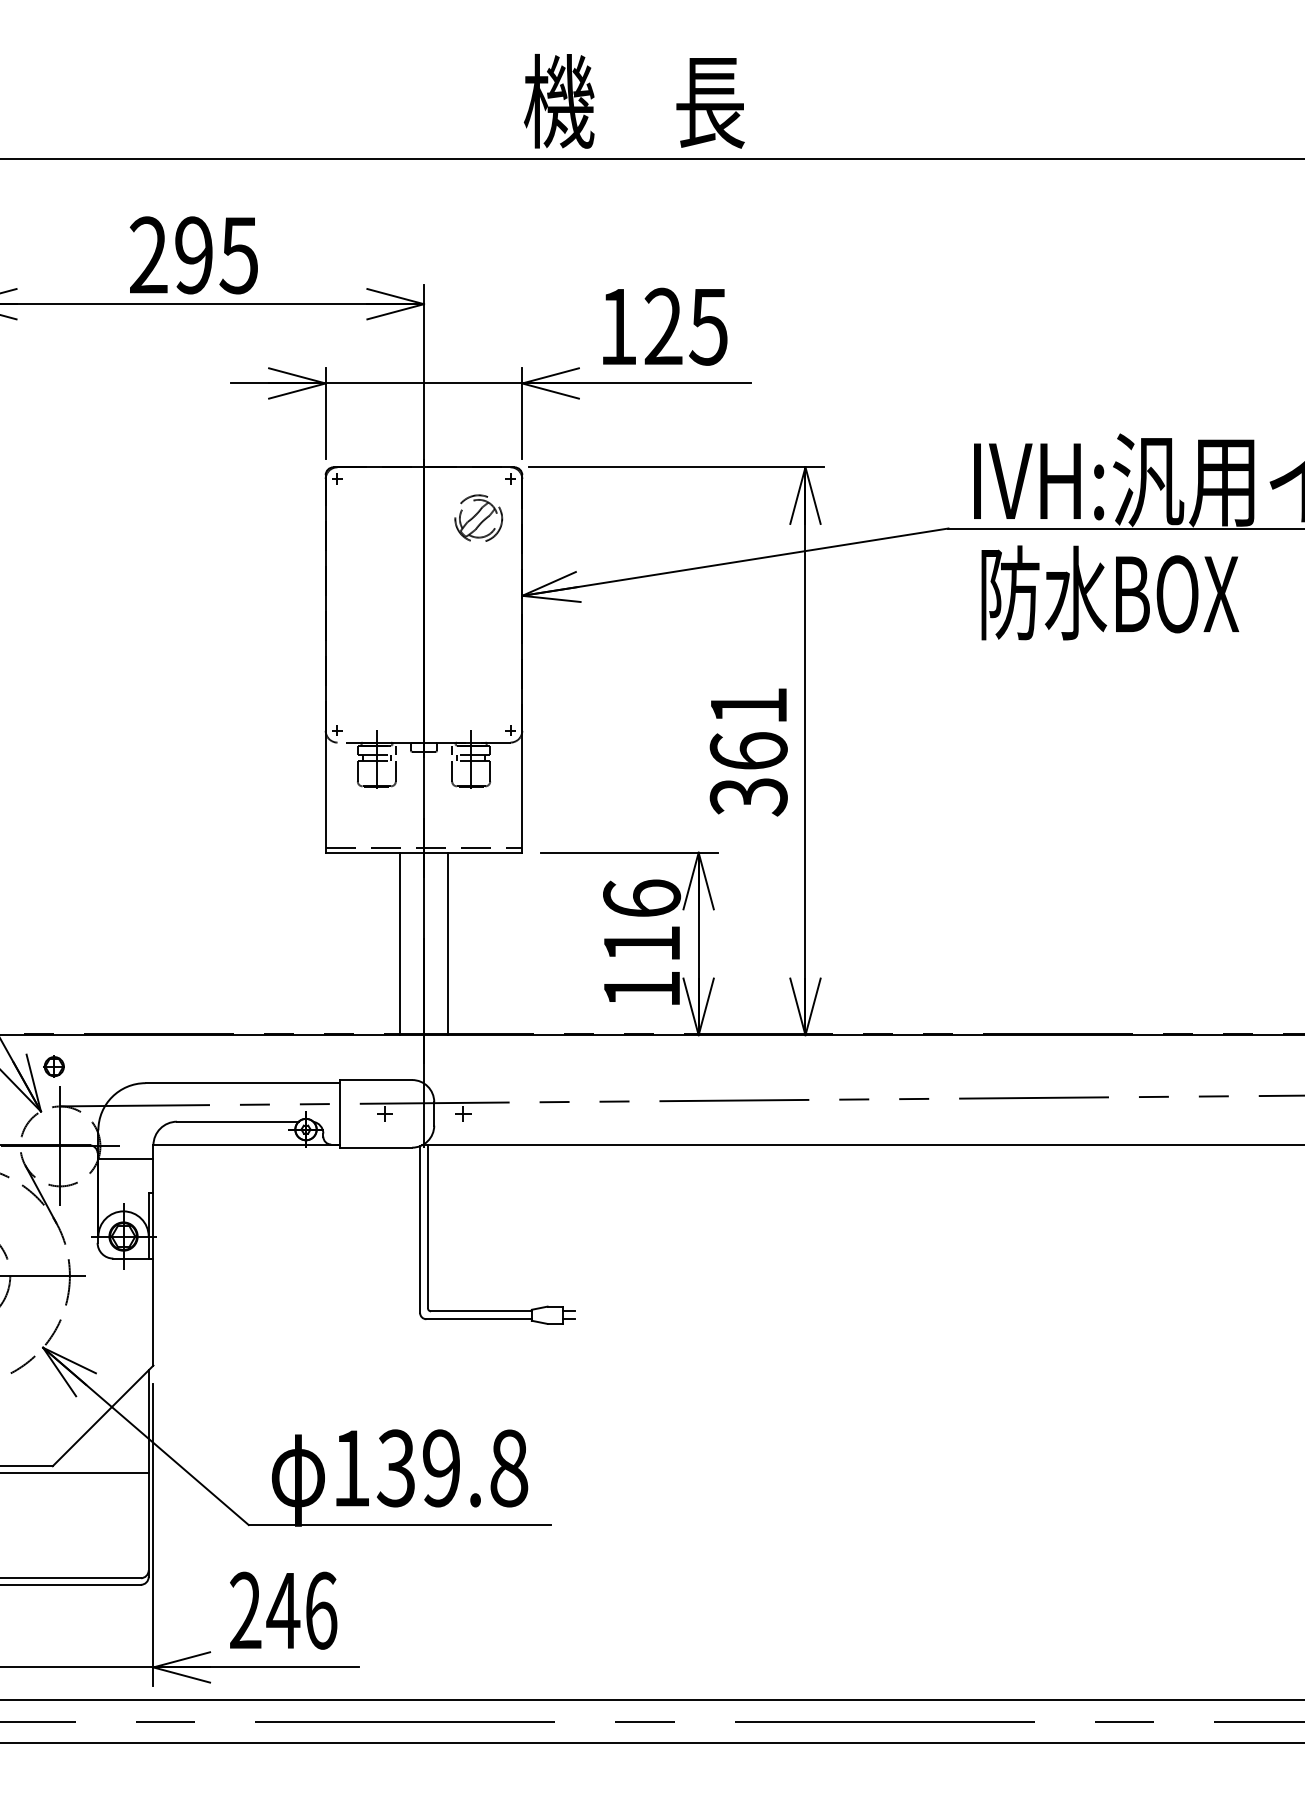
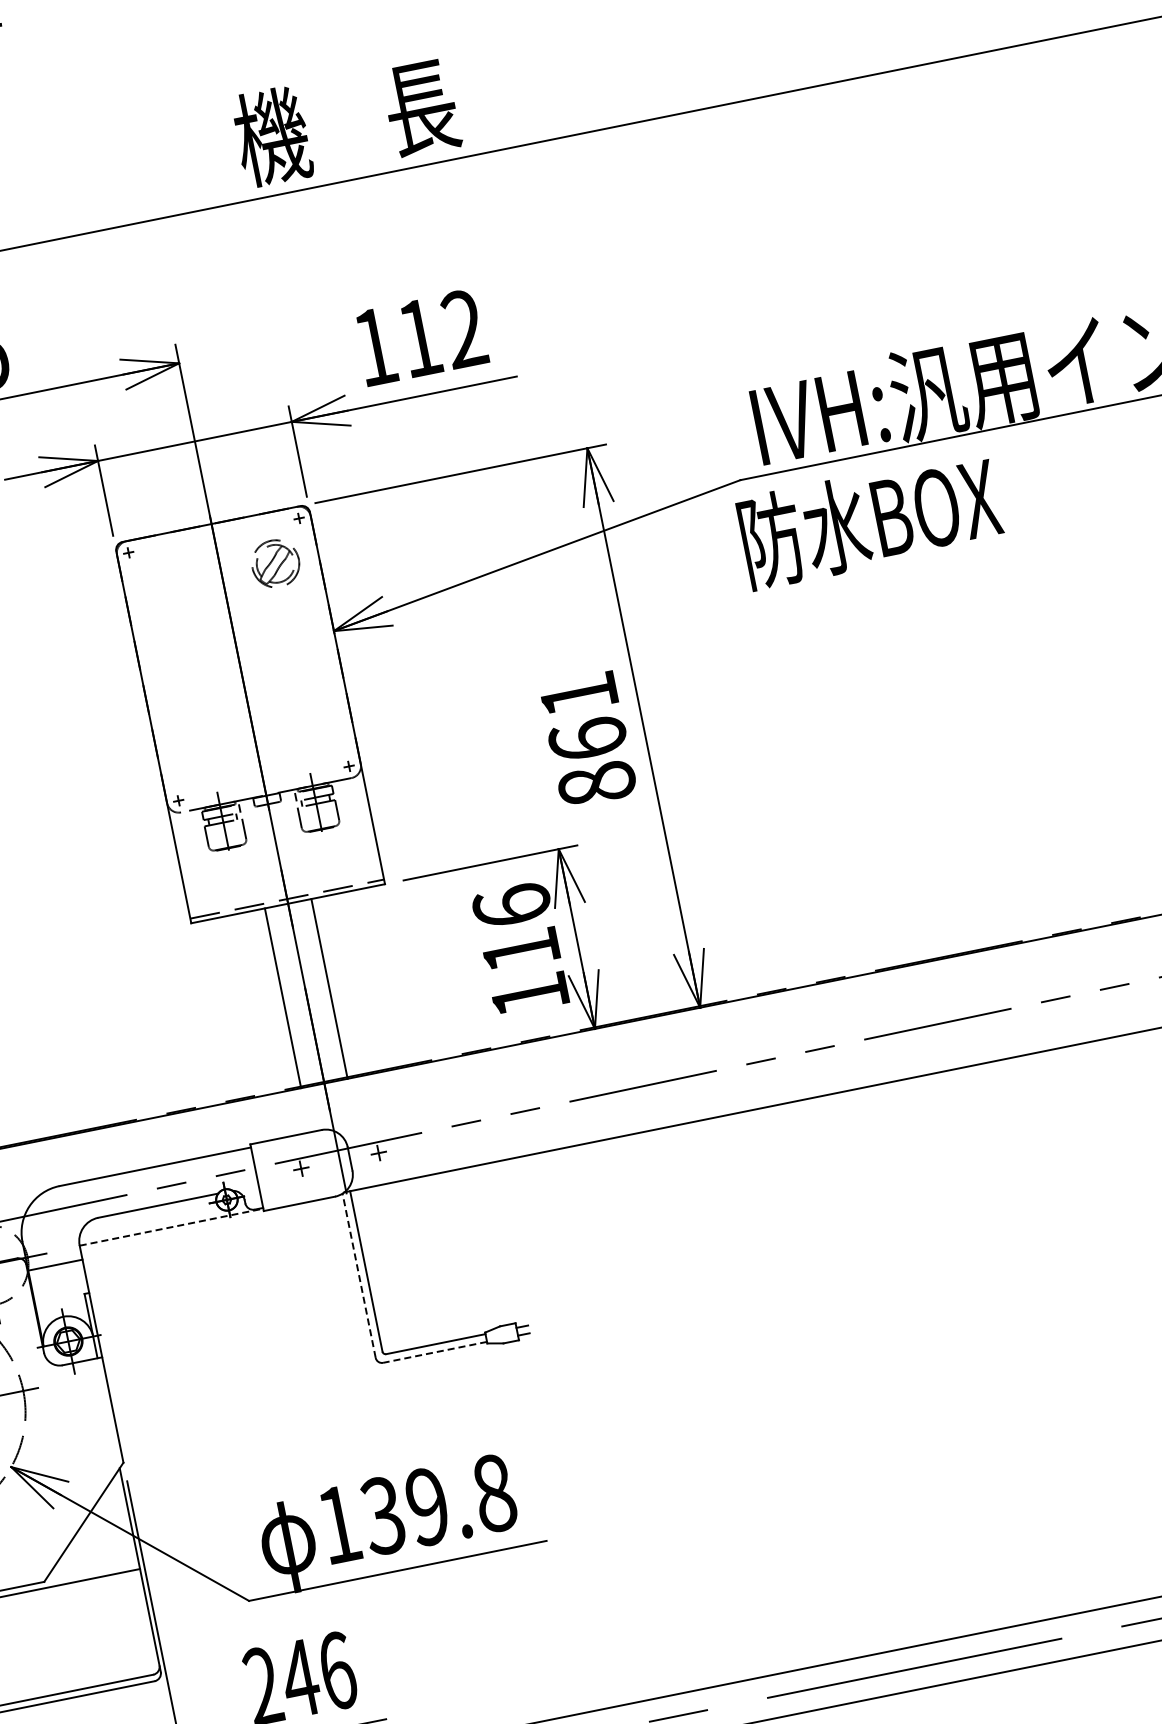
text: (685, 326) -> (441, 333), 125 -> 112
text: (1110, 592) -> (870, 519), moved
text: (748, 796) -> (596, 783), 361 -> 861
line: (247, 1145) -> (172, 1227), solid -> dashed
line: (420, 1229) -> (359, 1275), solid -> dashed
line: (479, 1319) -> (435, 1352), solid -> dashed

